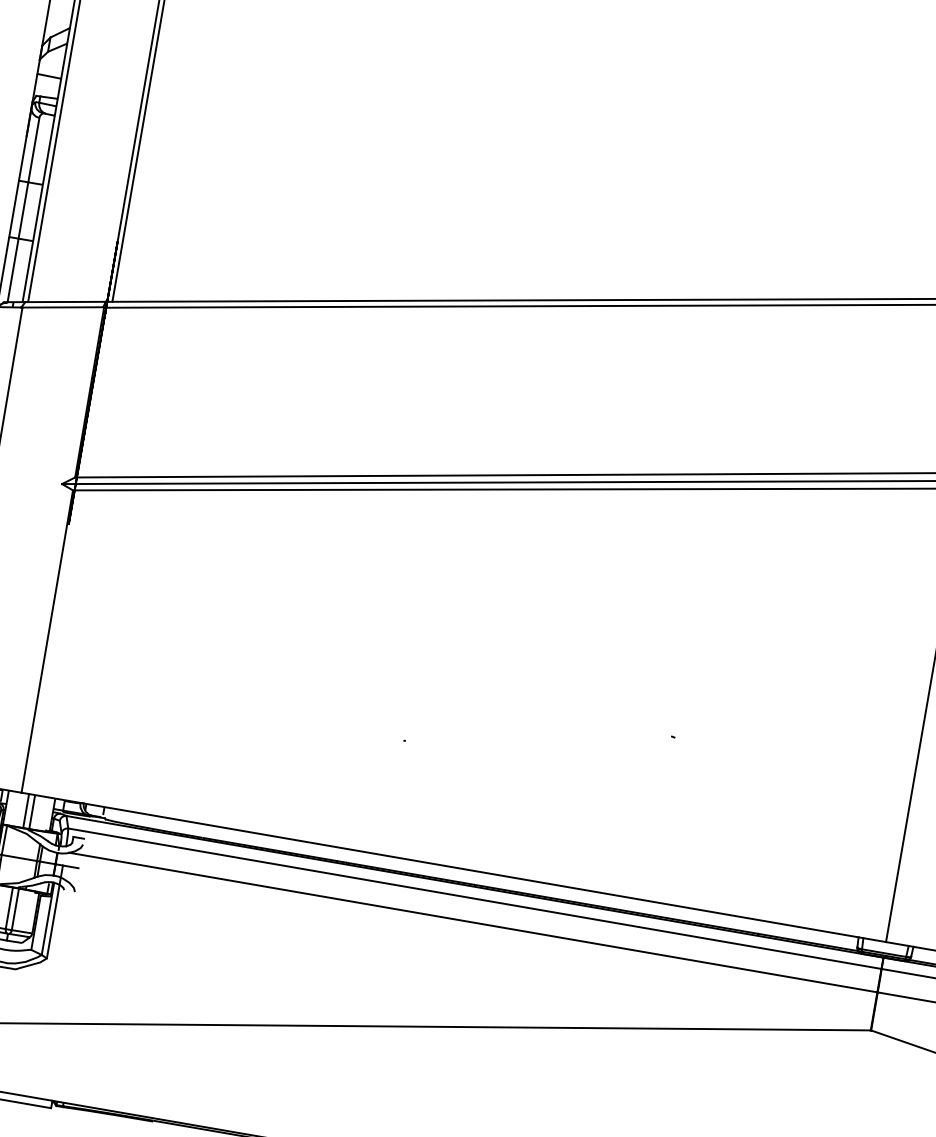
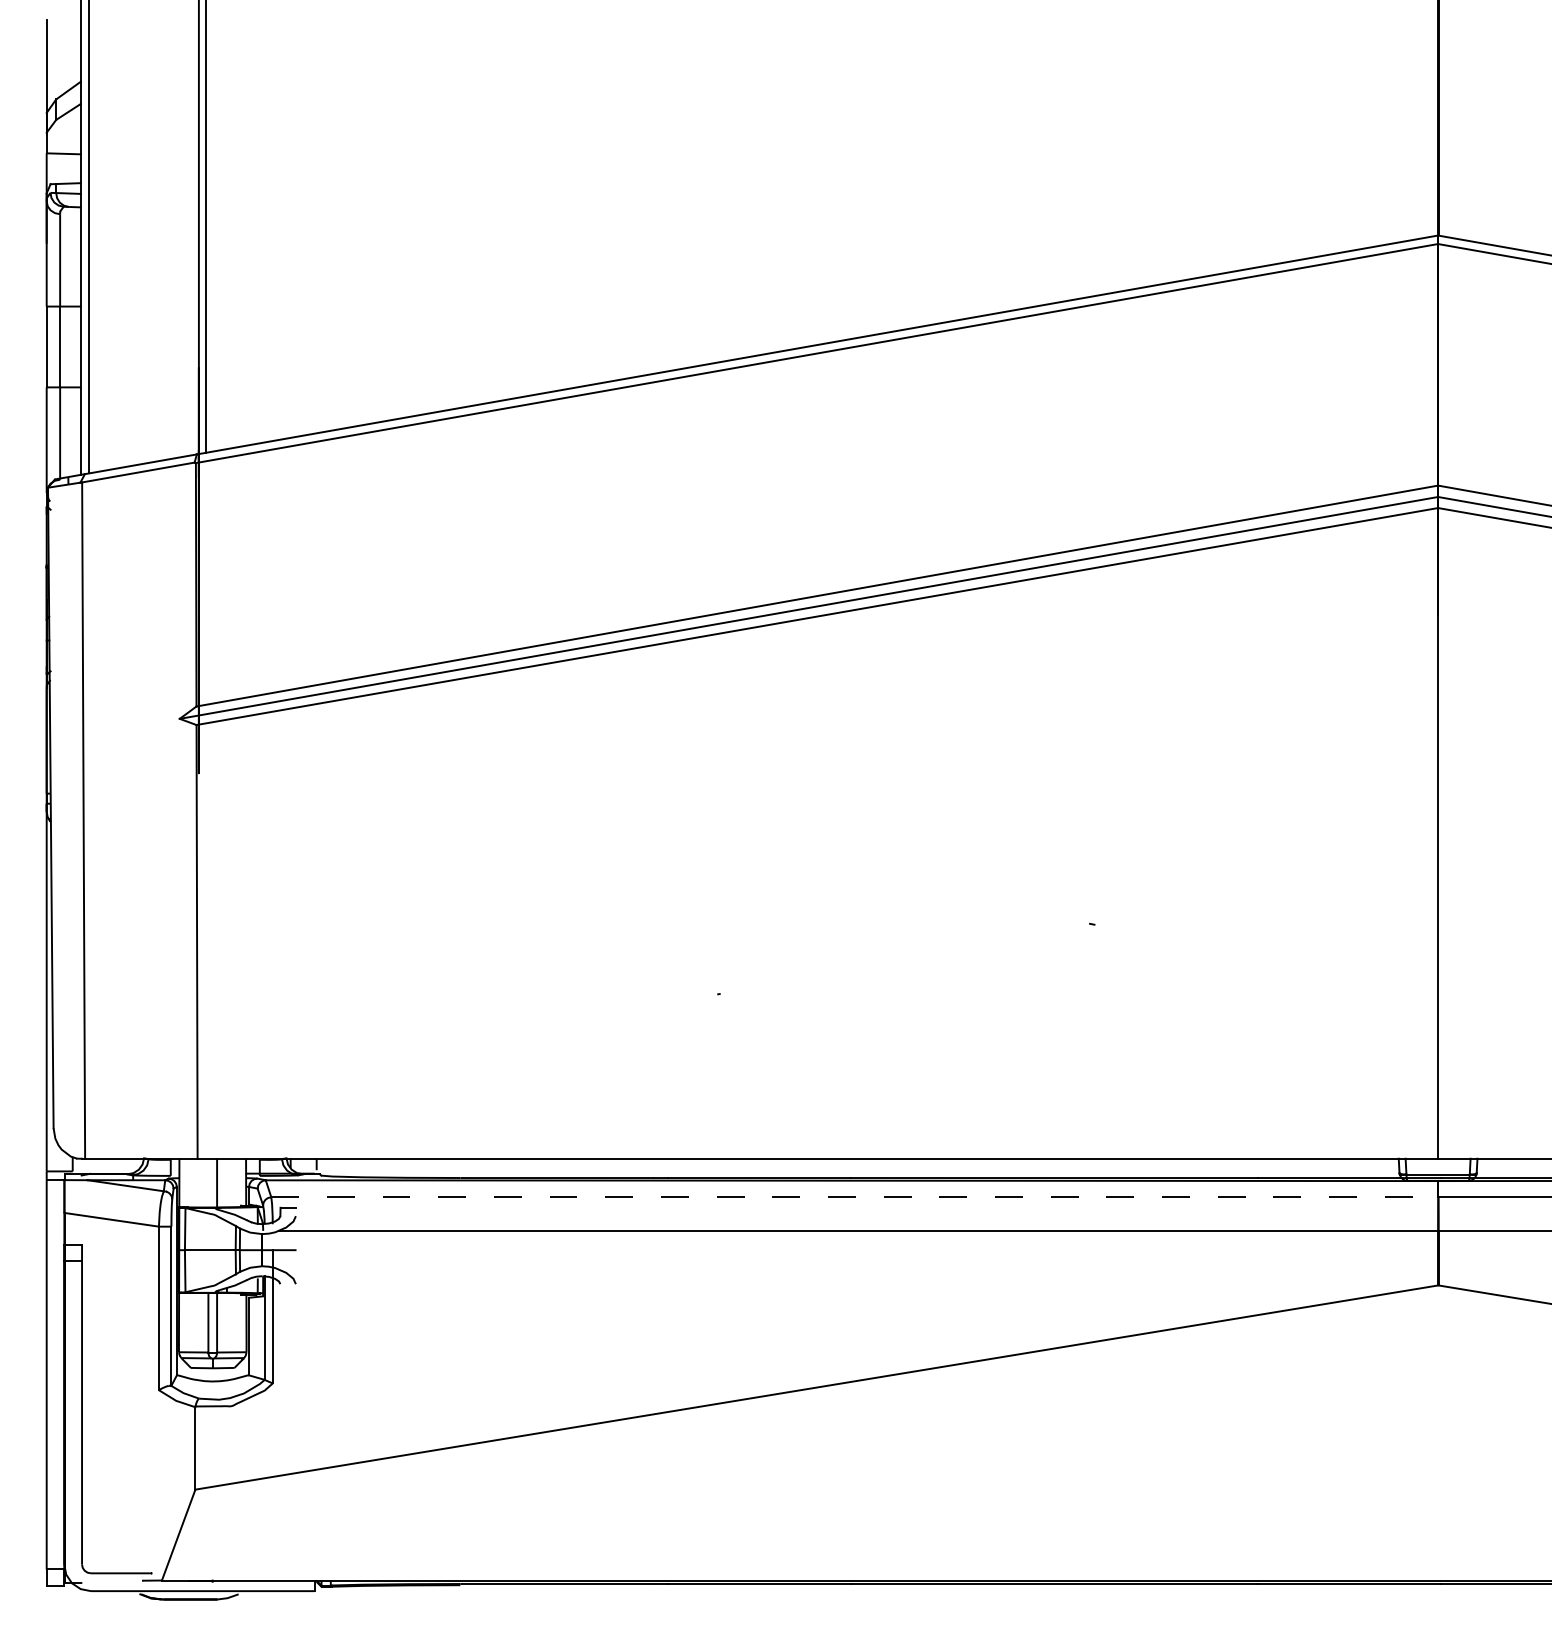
line: (26, 810) -> (208, 1182), removed
line: (475, 898) -> (855, 1197), solid -> dashed

